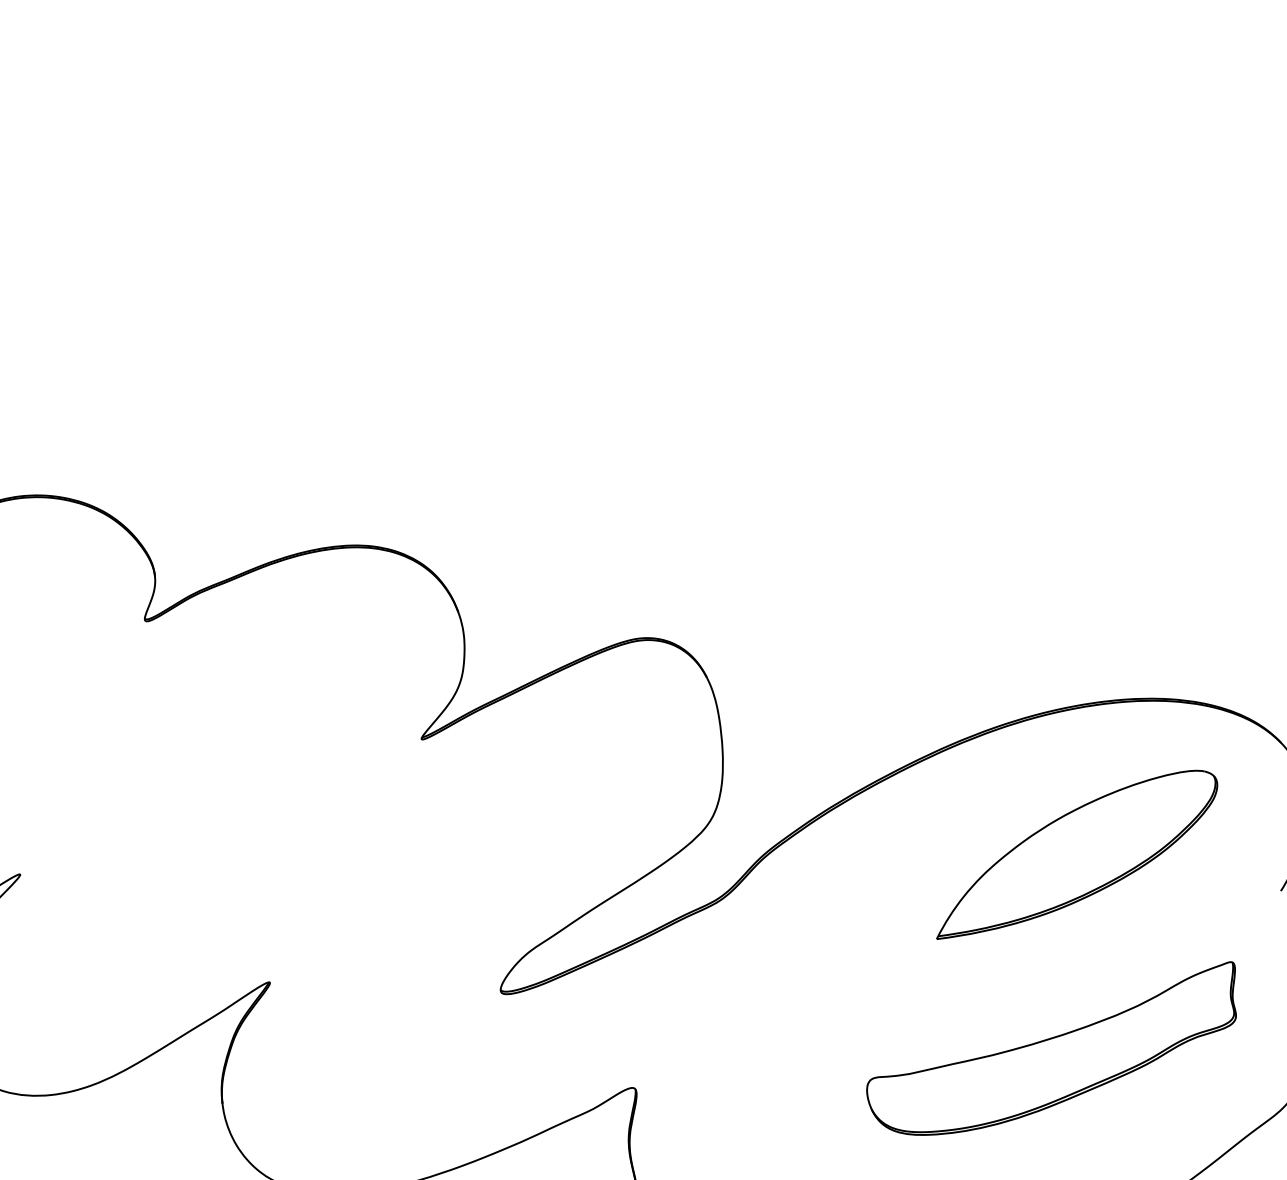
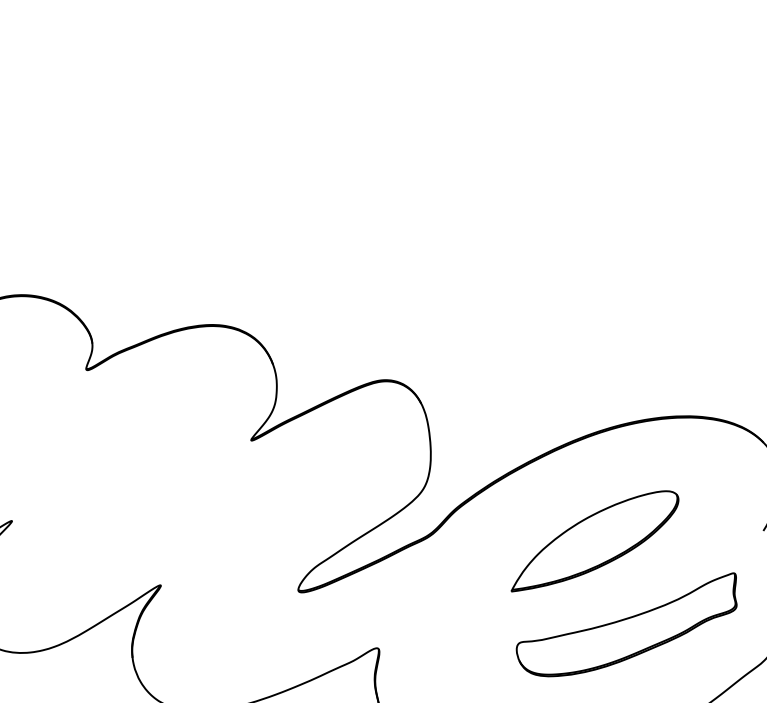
part: (1076, 855) -> (594, 541), moved

